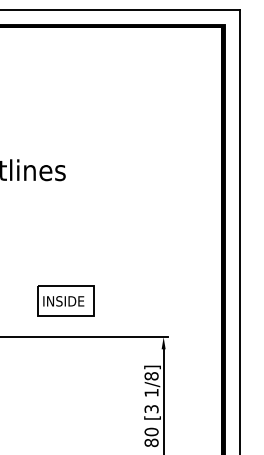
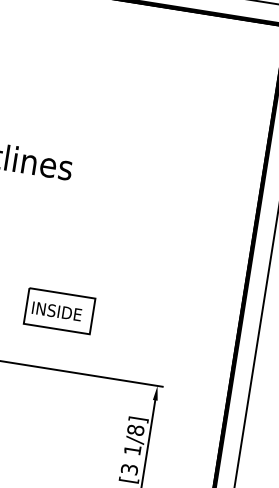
part: (65, 300) -> (59, 310), moved

